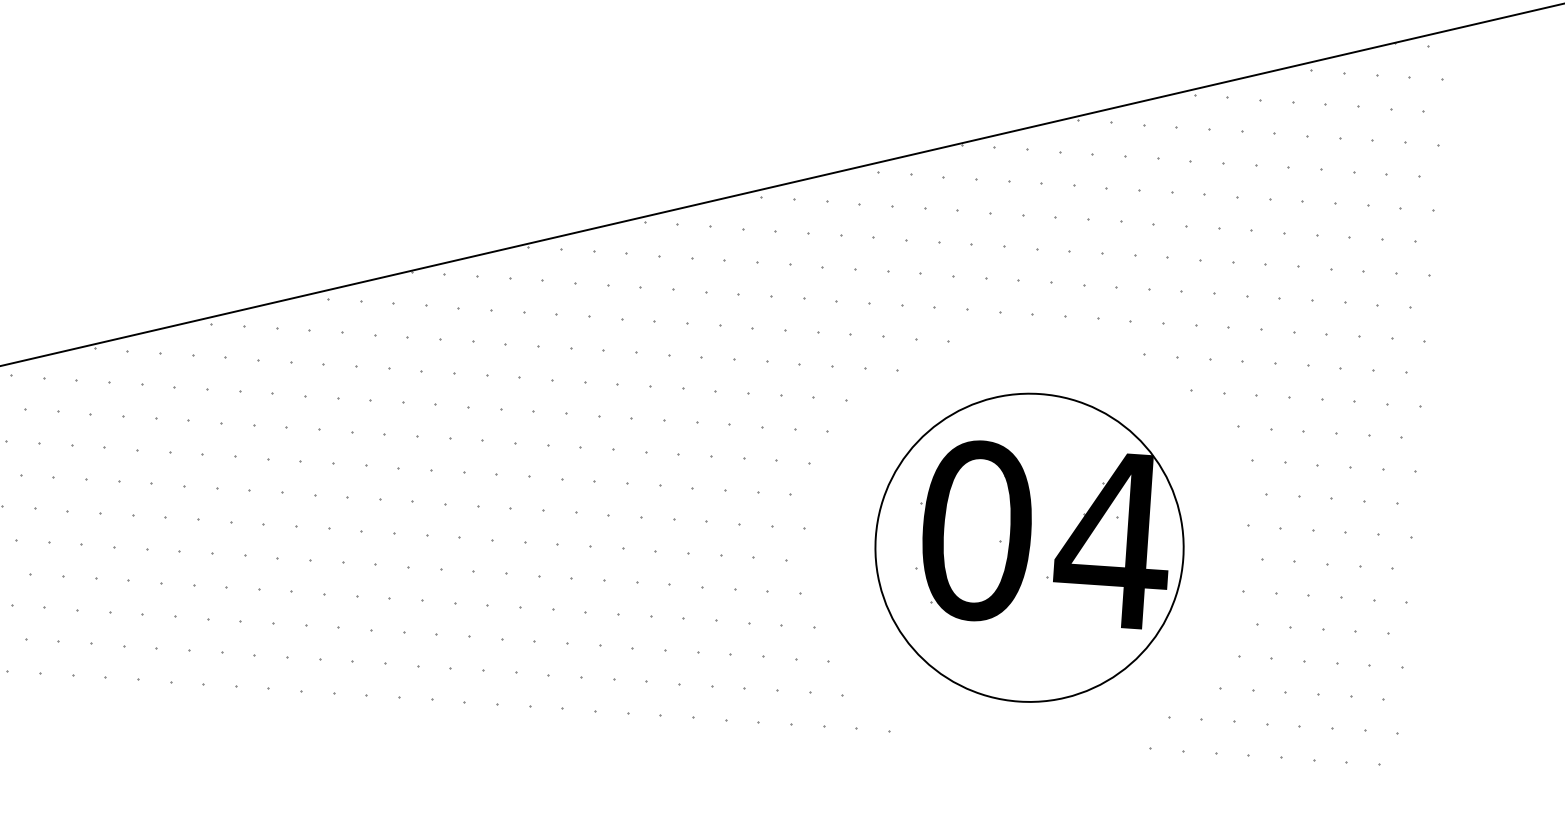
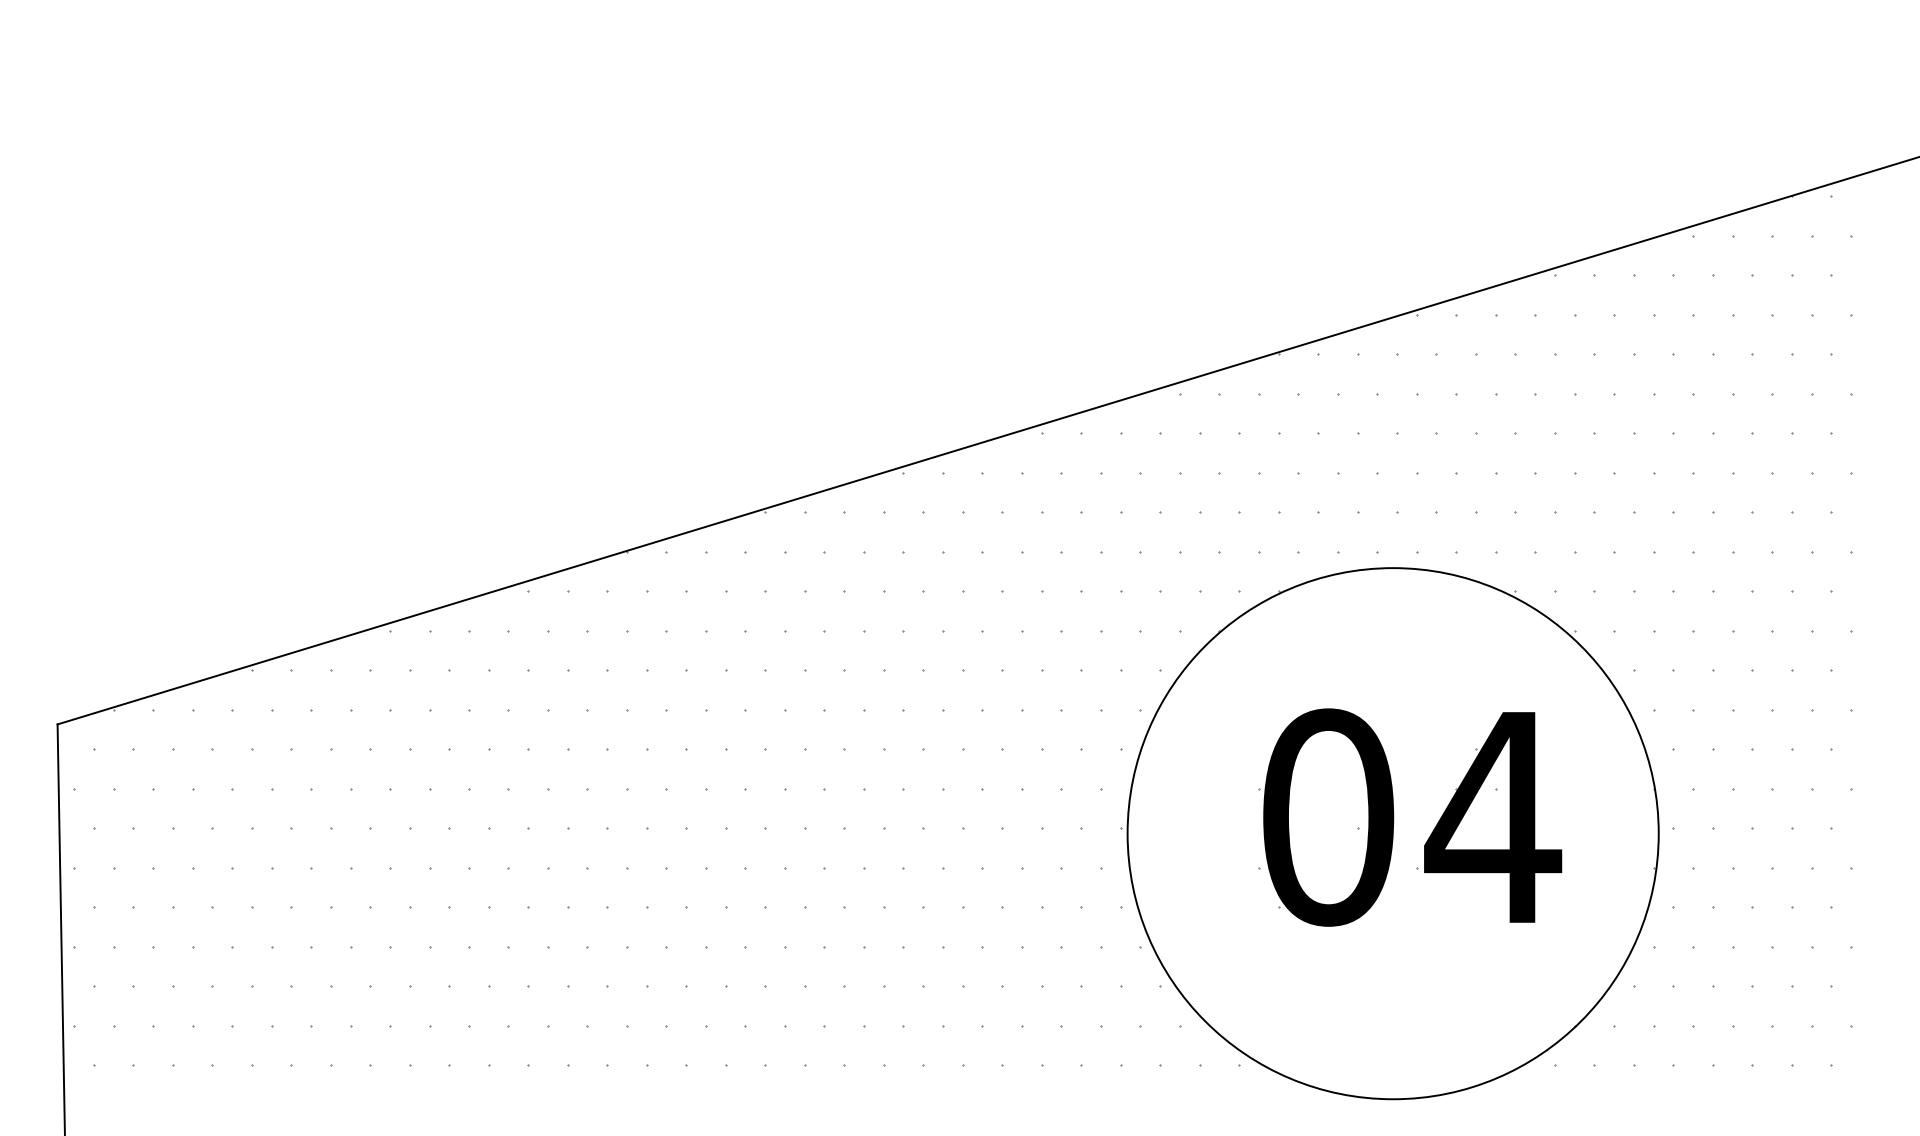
circle: (1029, 547) -> (1392, 833), size x1.43

